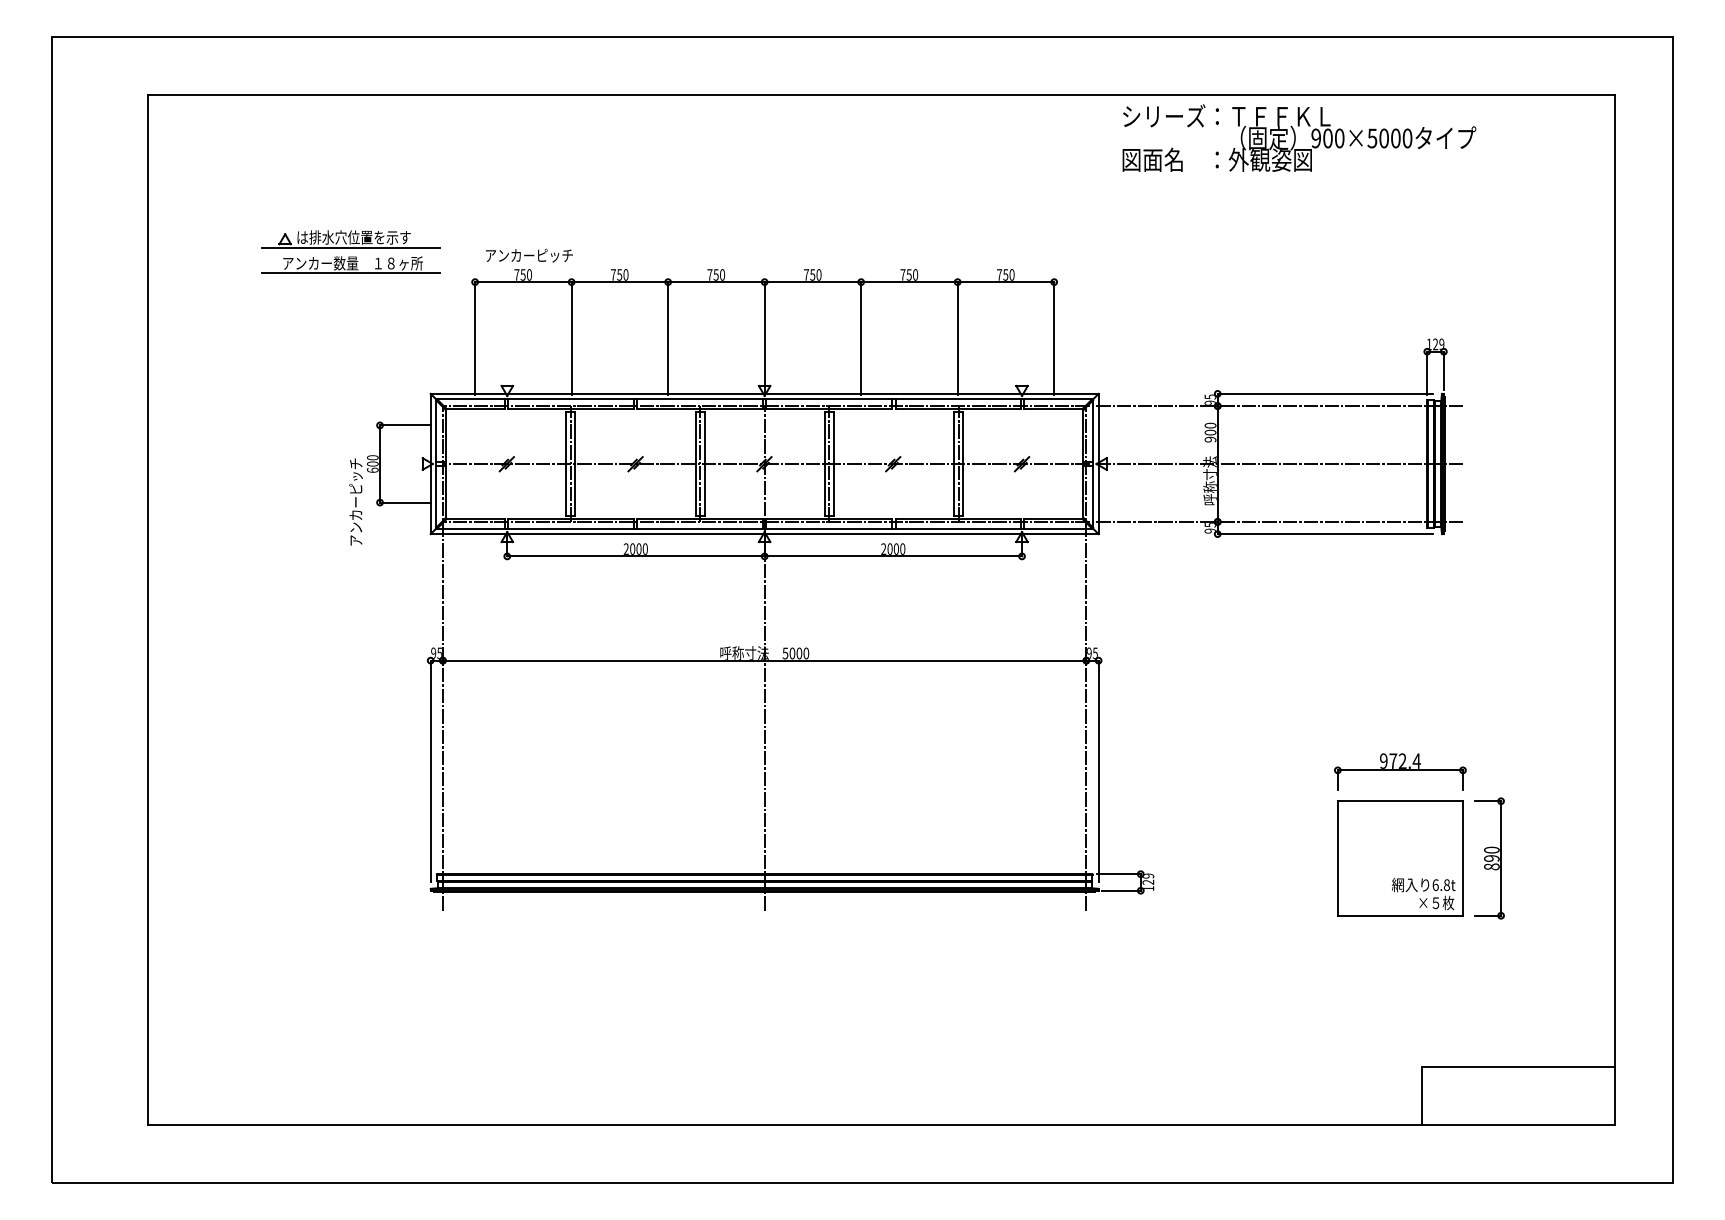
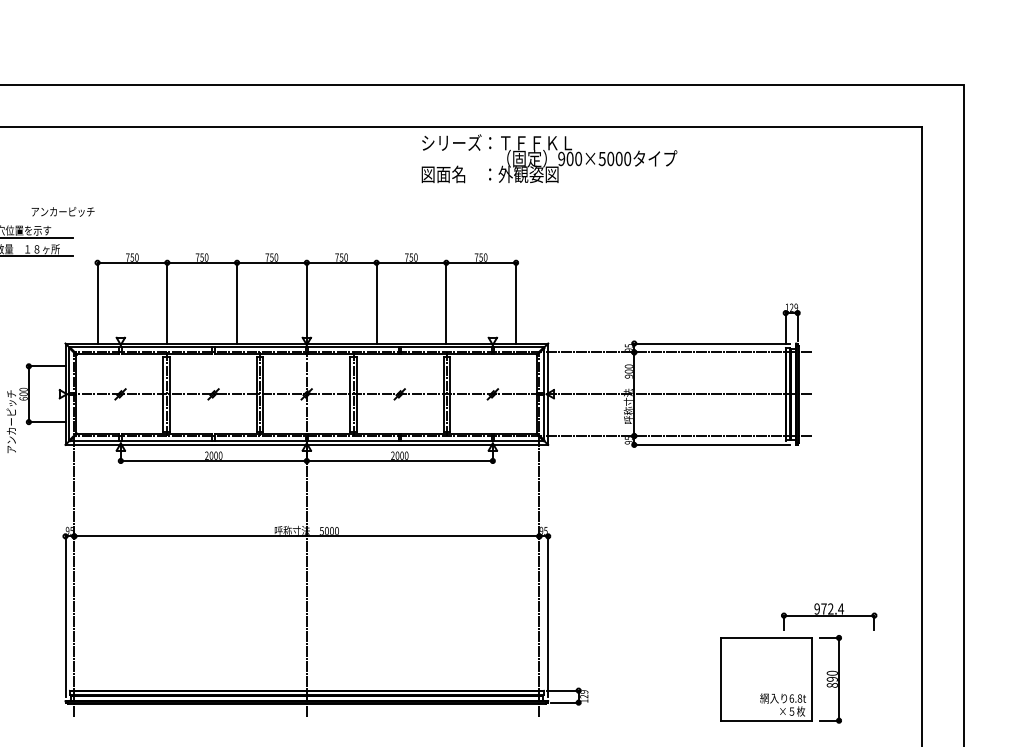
text: (1299, 137) -> (549, 158), moved
text: (529, 255) -> (63, 211), moved
part: (1400, 771) -> (829, 616), moved

